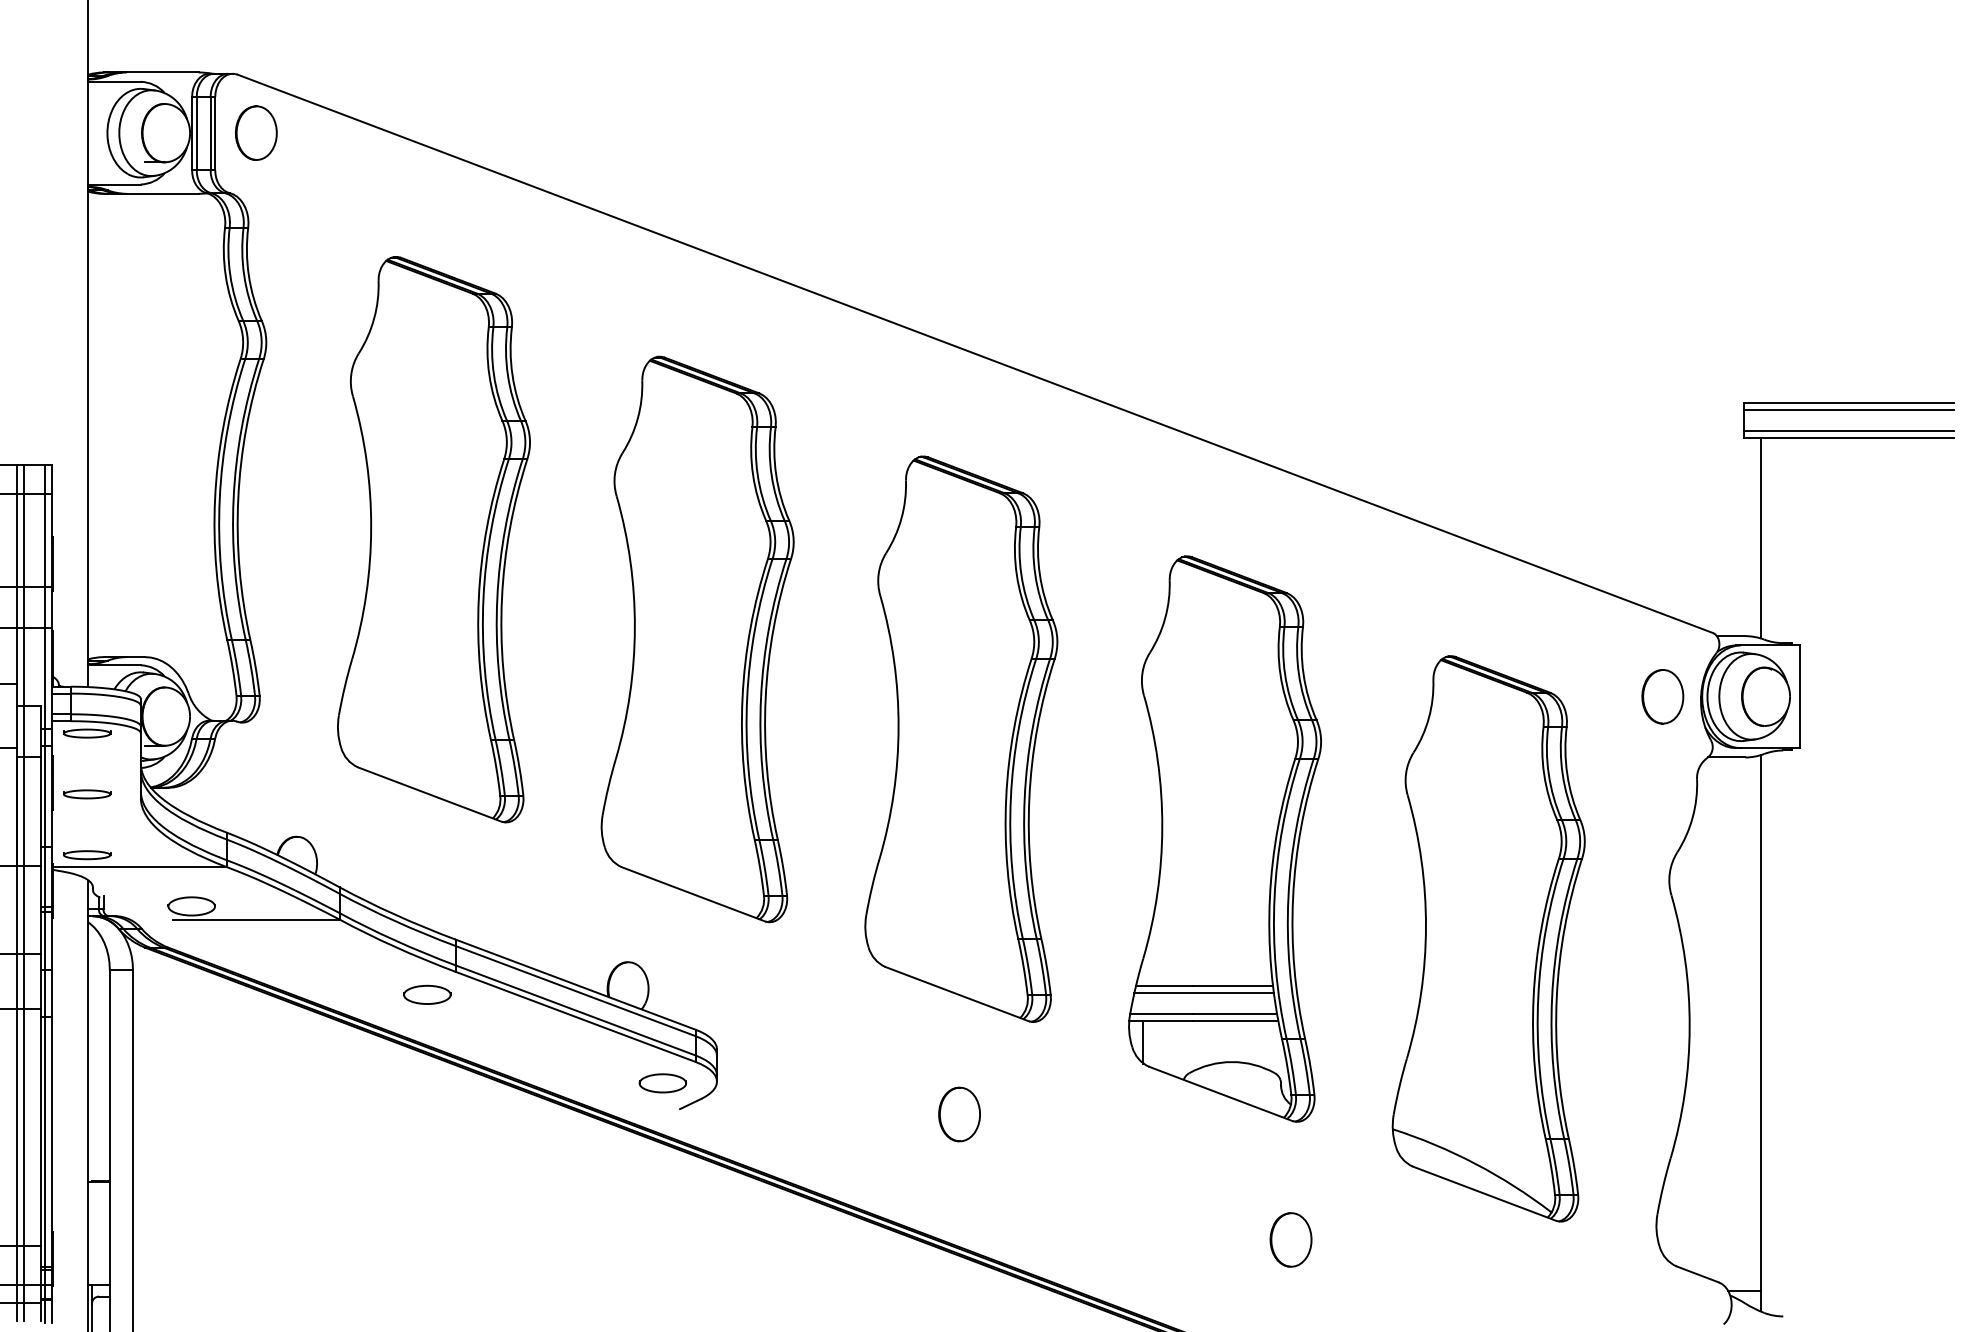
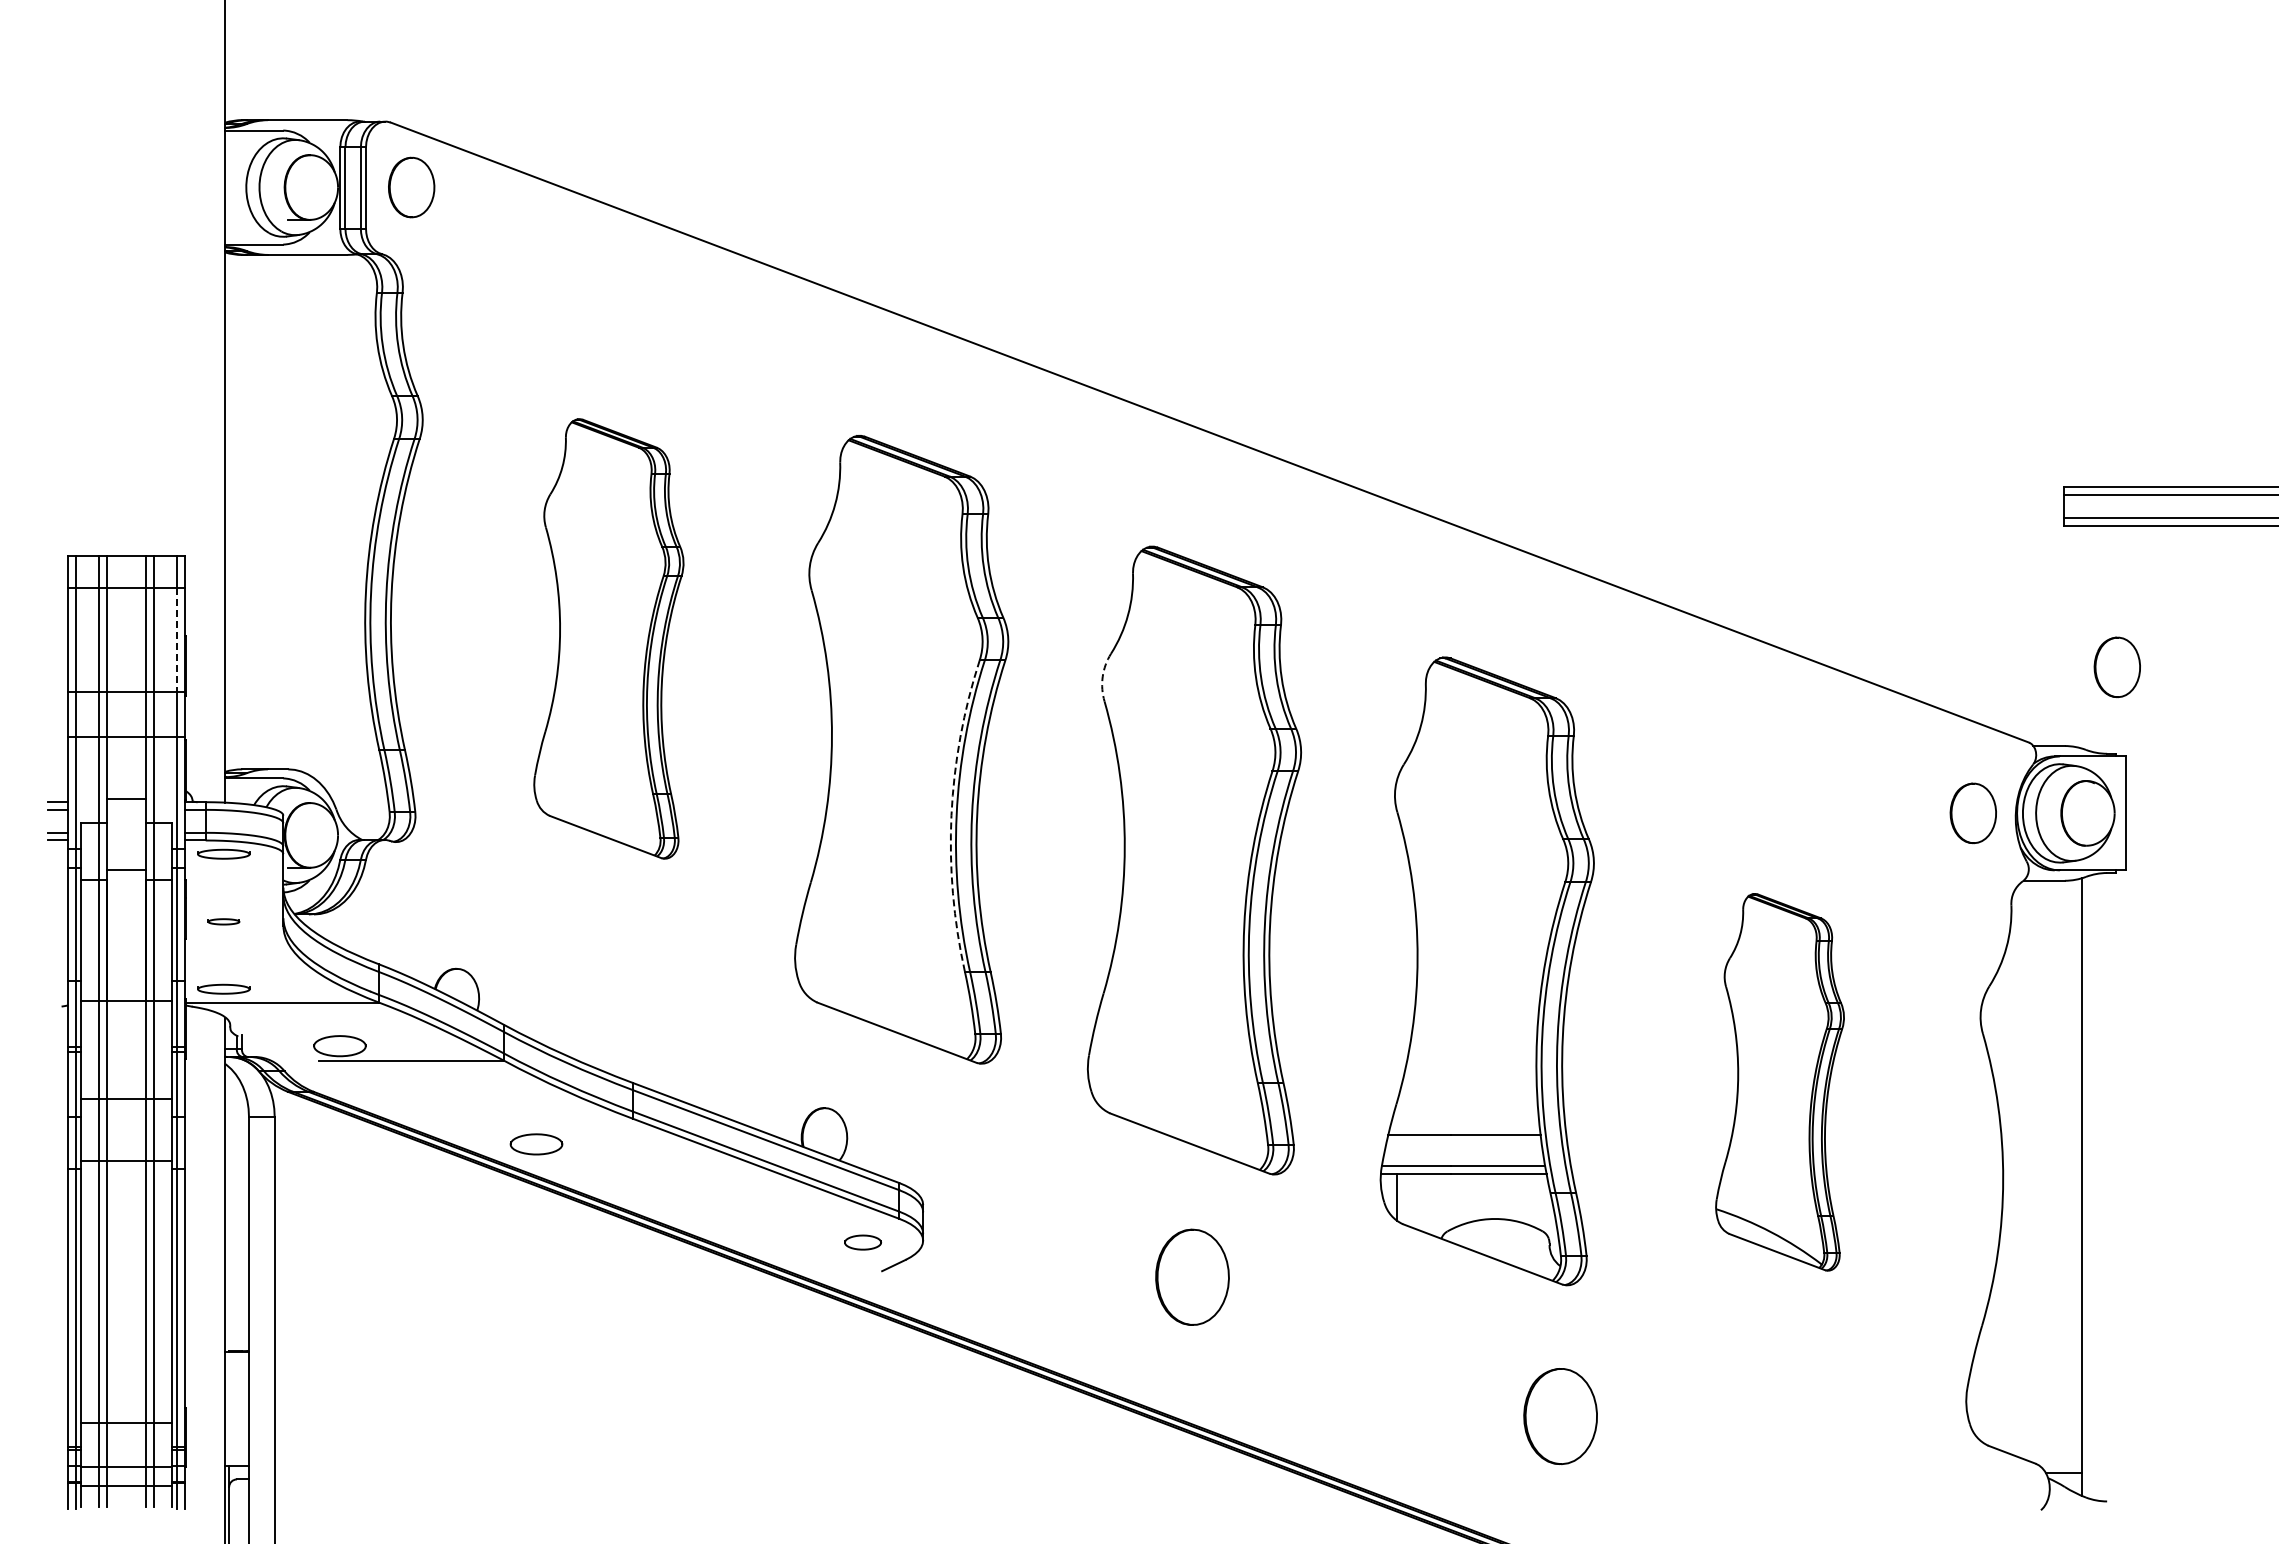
line: (1760, 537) -> (2081, 636), removed
part: (433, 539) -> (608, 638), size x0.7
line: (45, 541) -> (177, 640), solid -> dashed
part: (1791, 565) -> (2116, 667), added
arc: (878, 573) -> (1102, 676), solid -> dashed
arc: (742, 698) -> (951, 815), solid -> dashed
part: (86, 794) -> (223, 921), size x0.6
part: (1488, 939) -> (1779, 1082), size x0.6
line: (1203, 993) -> (1463, 1142), removed
part: (427, 994) -> (536, 1144), moved
part: (662, 1083) -> (862, 1242), size x0.7
part: (959, 1113) -> (1192, 1276), size x1.6
part: (1290, 1239) -> (1560, 1416), size x1.6

